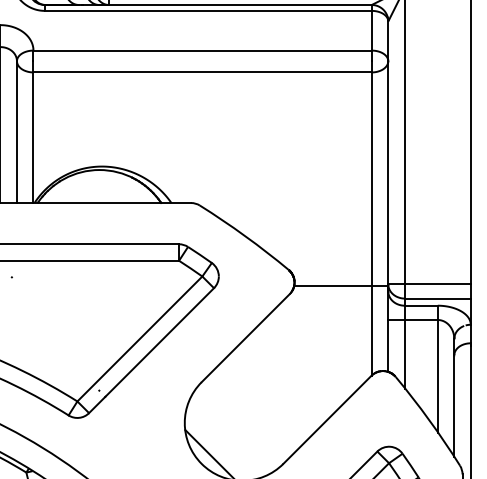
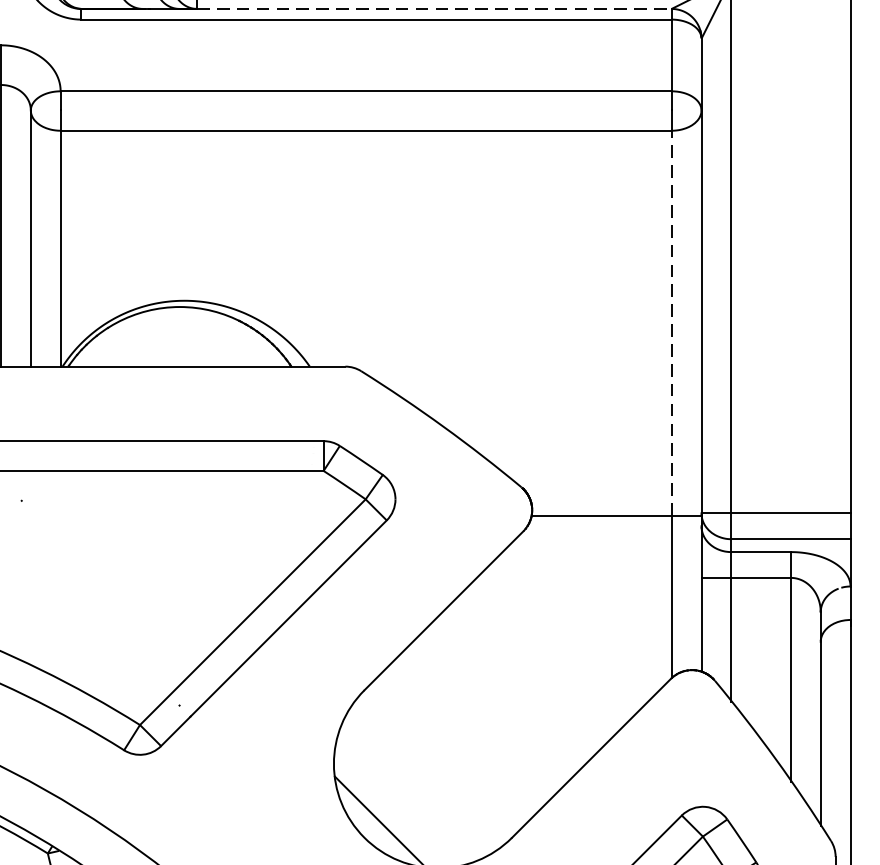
line: (240, 5) -> (434, 9), solid -> dashed
line: (371, 178) -> (671, 322), solid -> dashed

